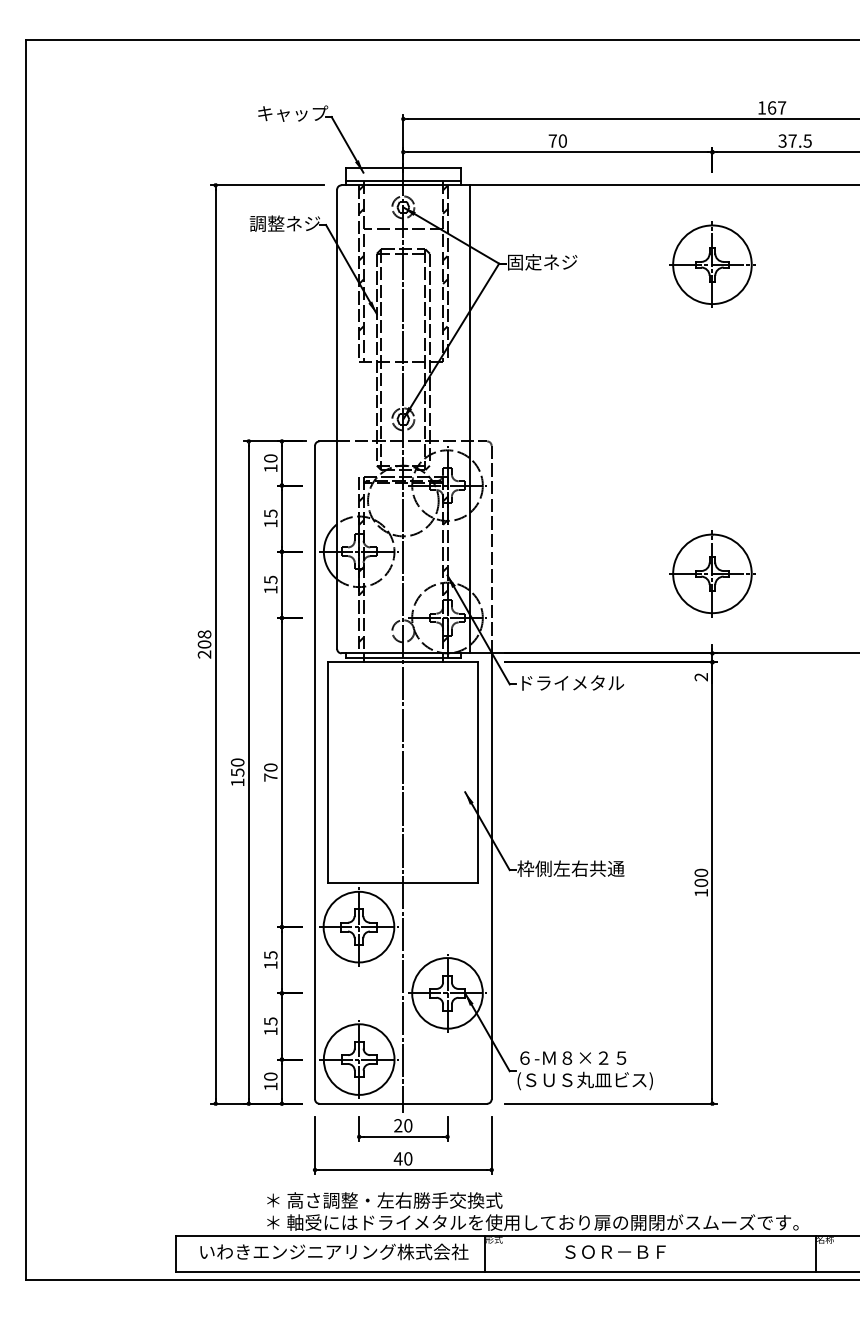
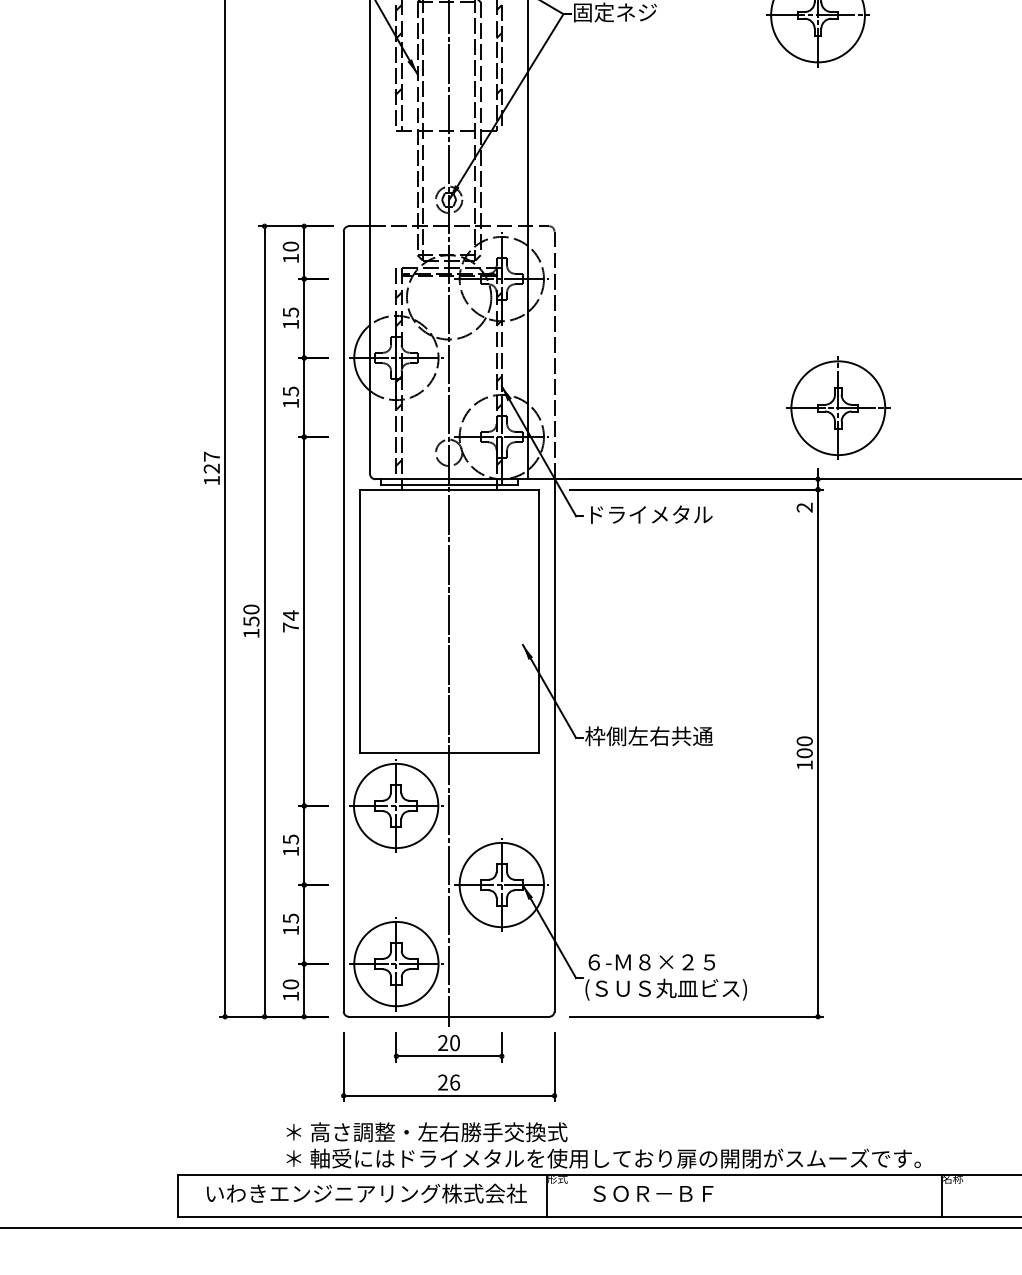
part: (712, 573) -> (838, 407), moved
text: (204, 644) -> (211, 468), 208 -> 127
text: (270, 767) -> (290, 615), 70 -> 74
text: (402, 1158) -> (448, 1082), 40 -> 26
text: (615, 1251) -> (653, 1193), moved

